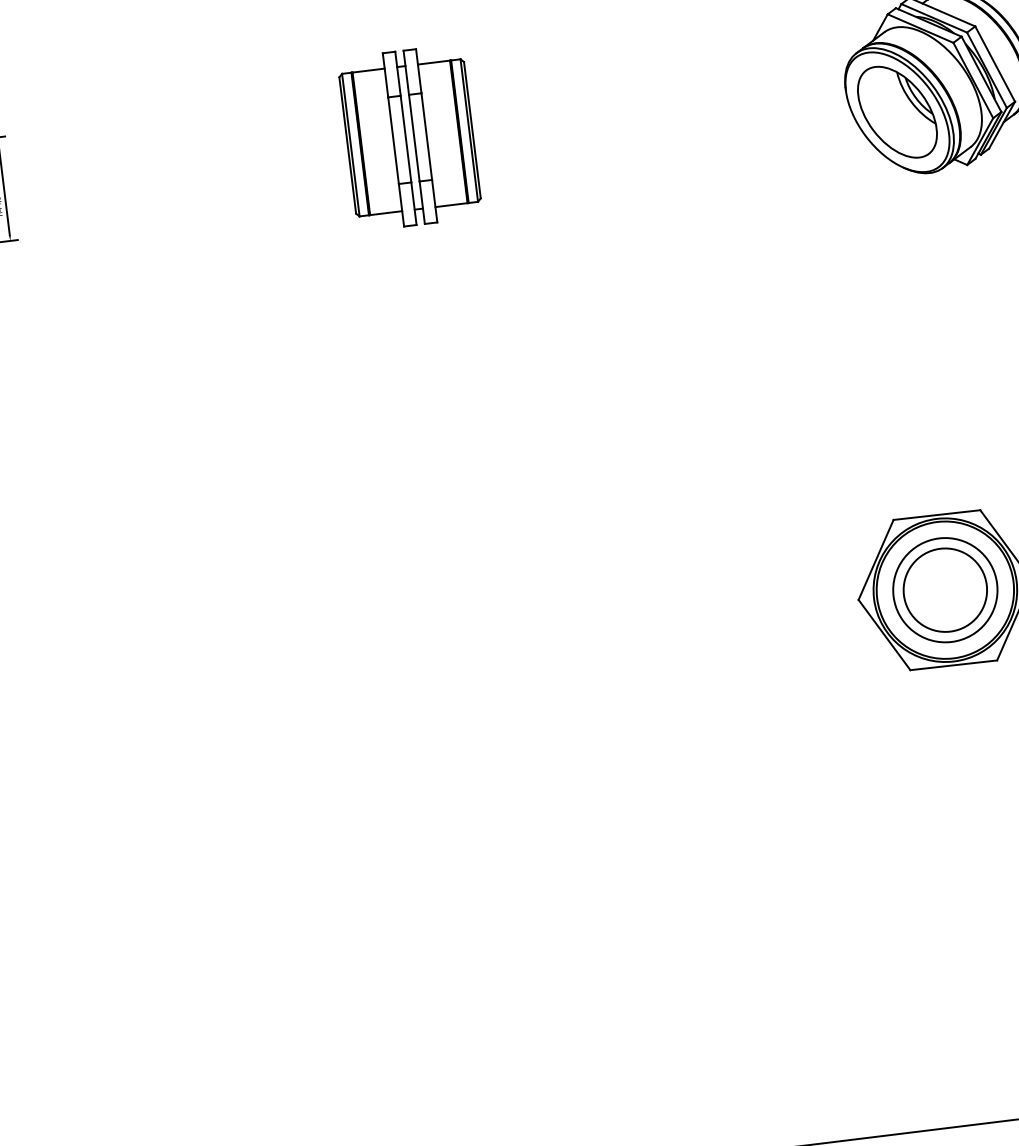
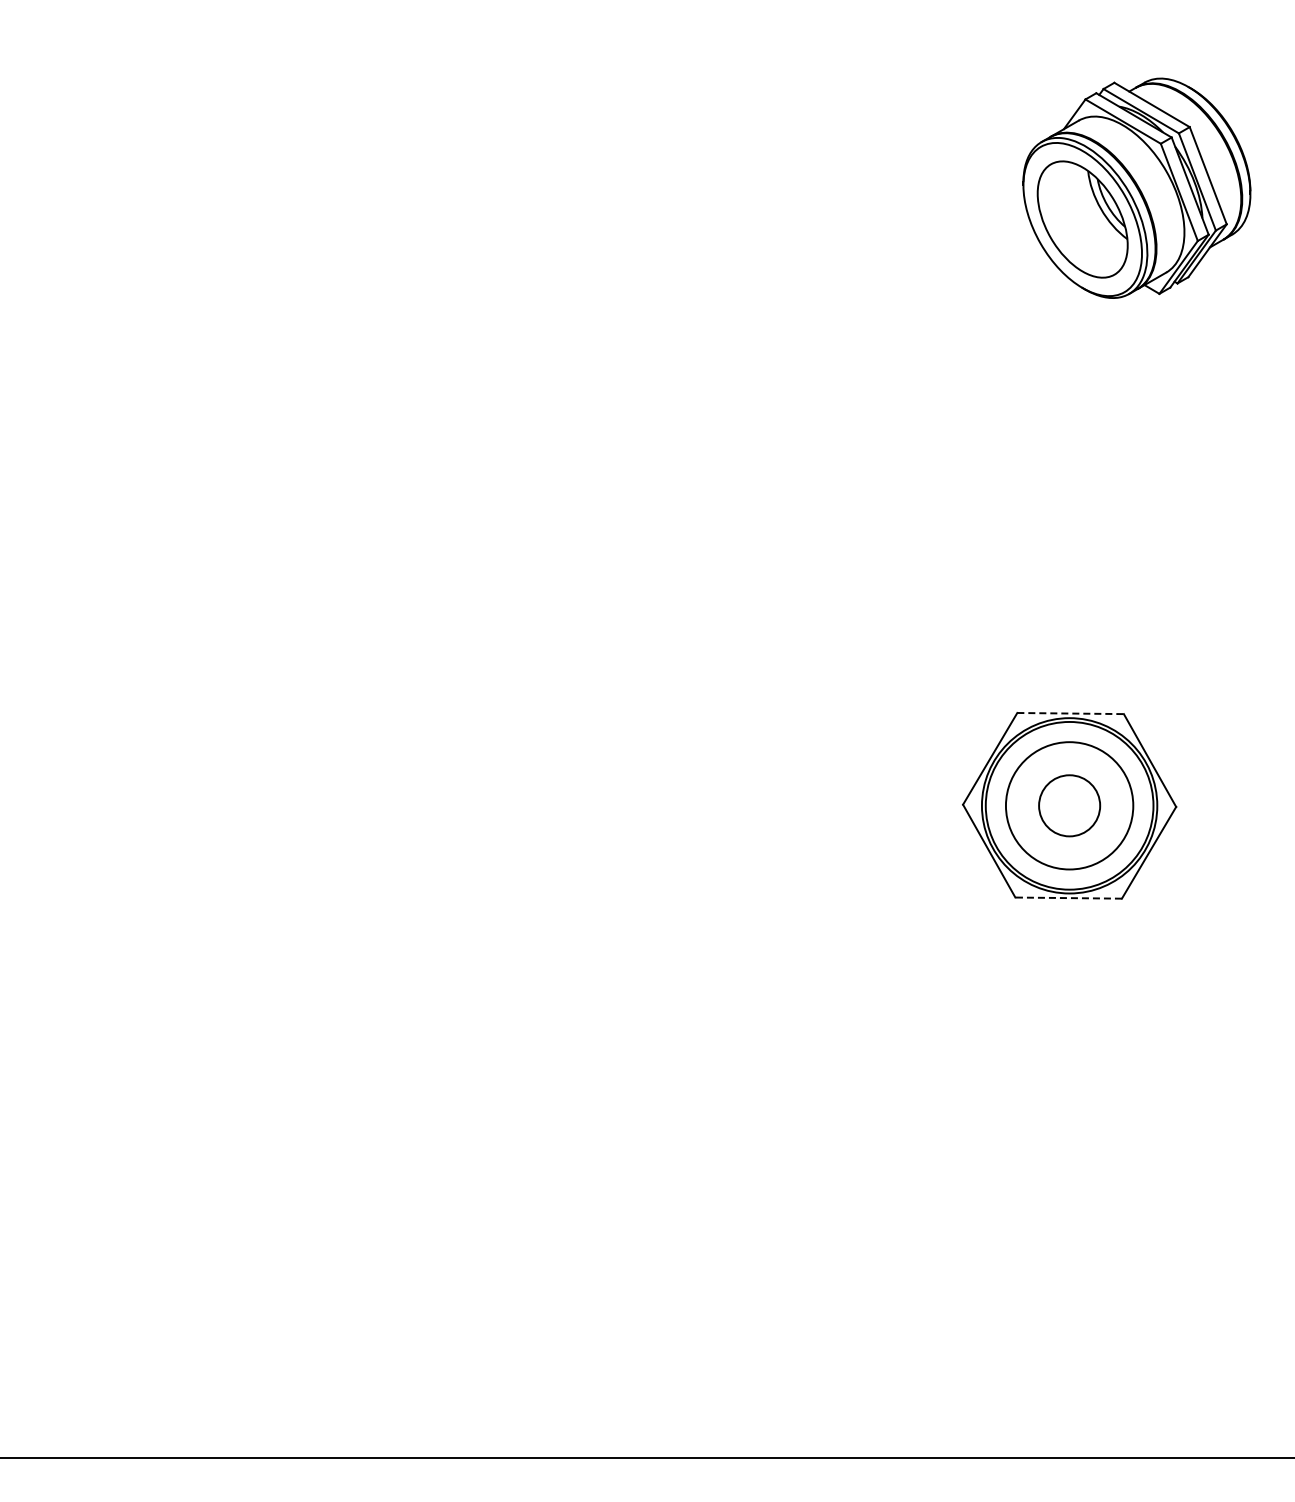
part: (409, 138) -> (487, 178), removed
line: (937, 514) -> (1071, 713), solid -> dashed
circle: (945, 589) -> (1069, 805), size x0.6
line: (953, 665) -> (1068, 898), solid -> dashed

